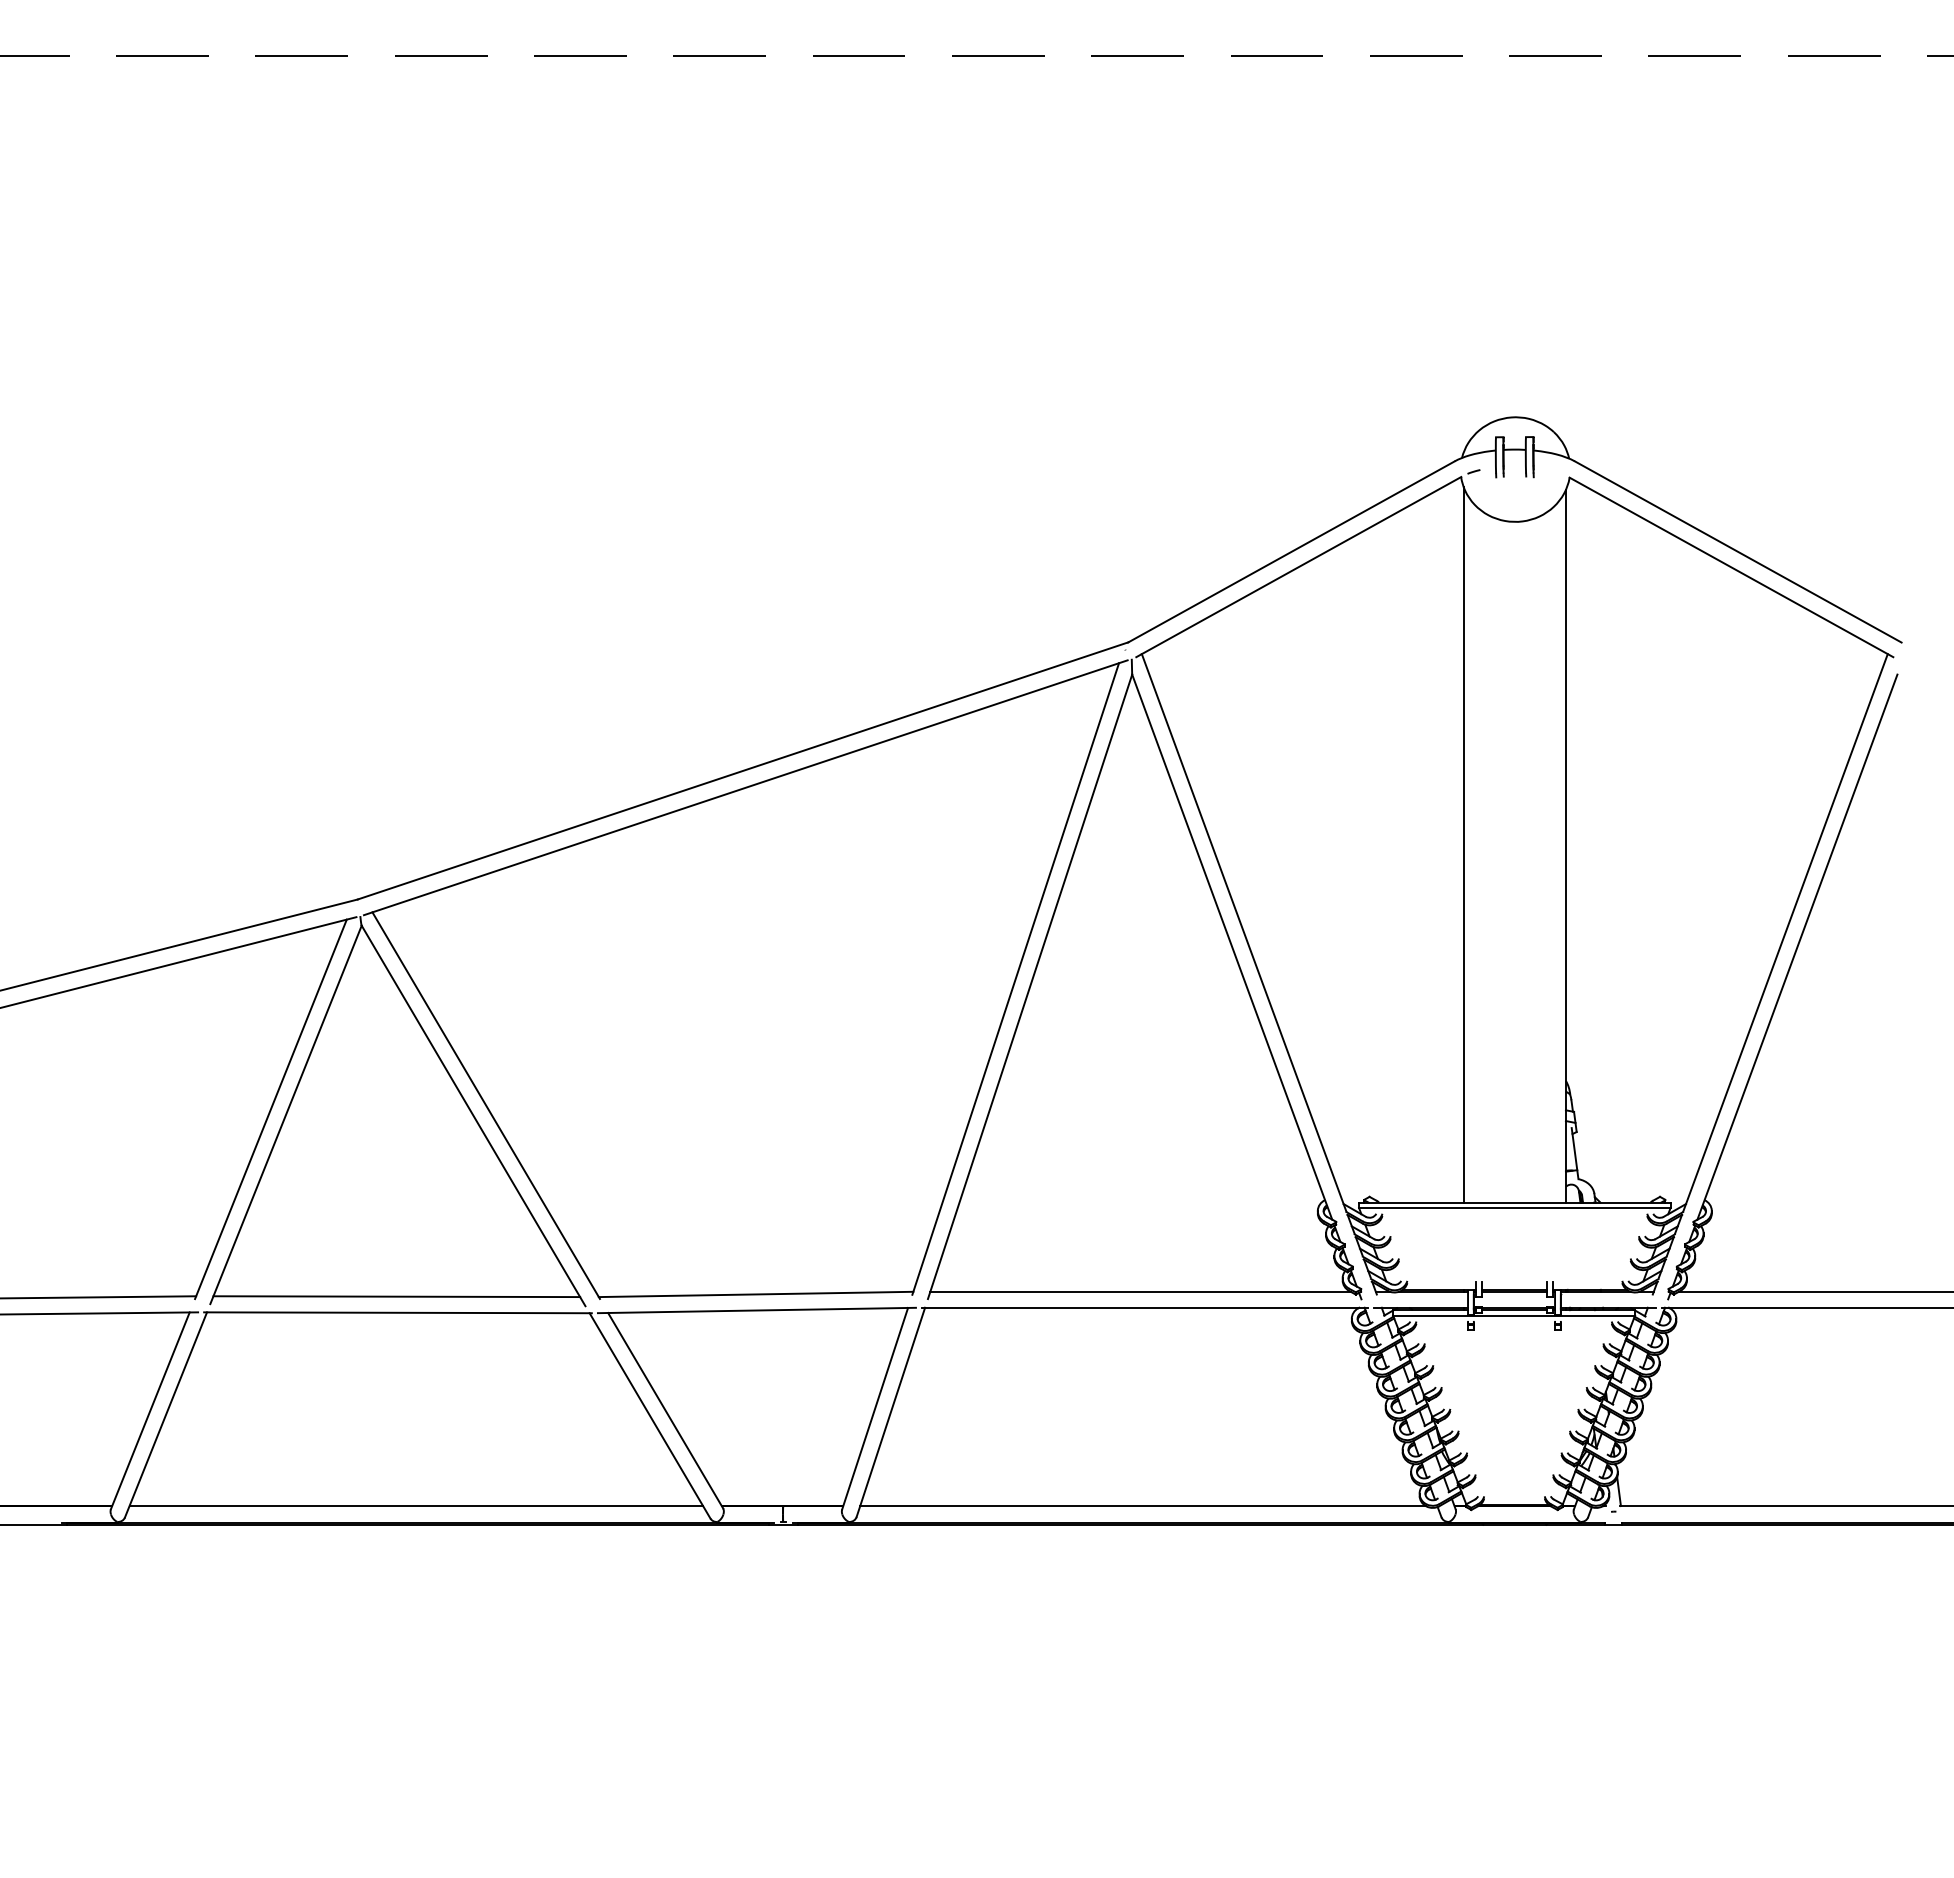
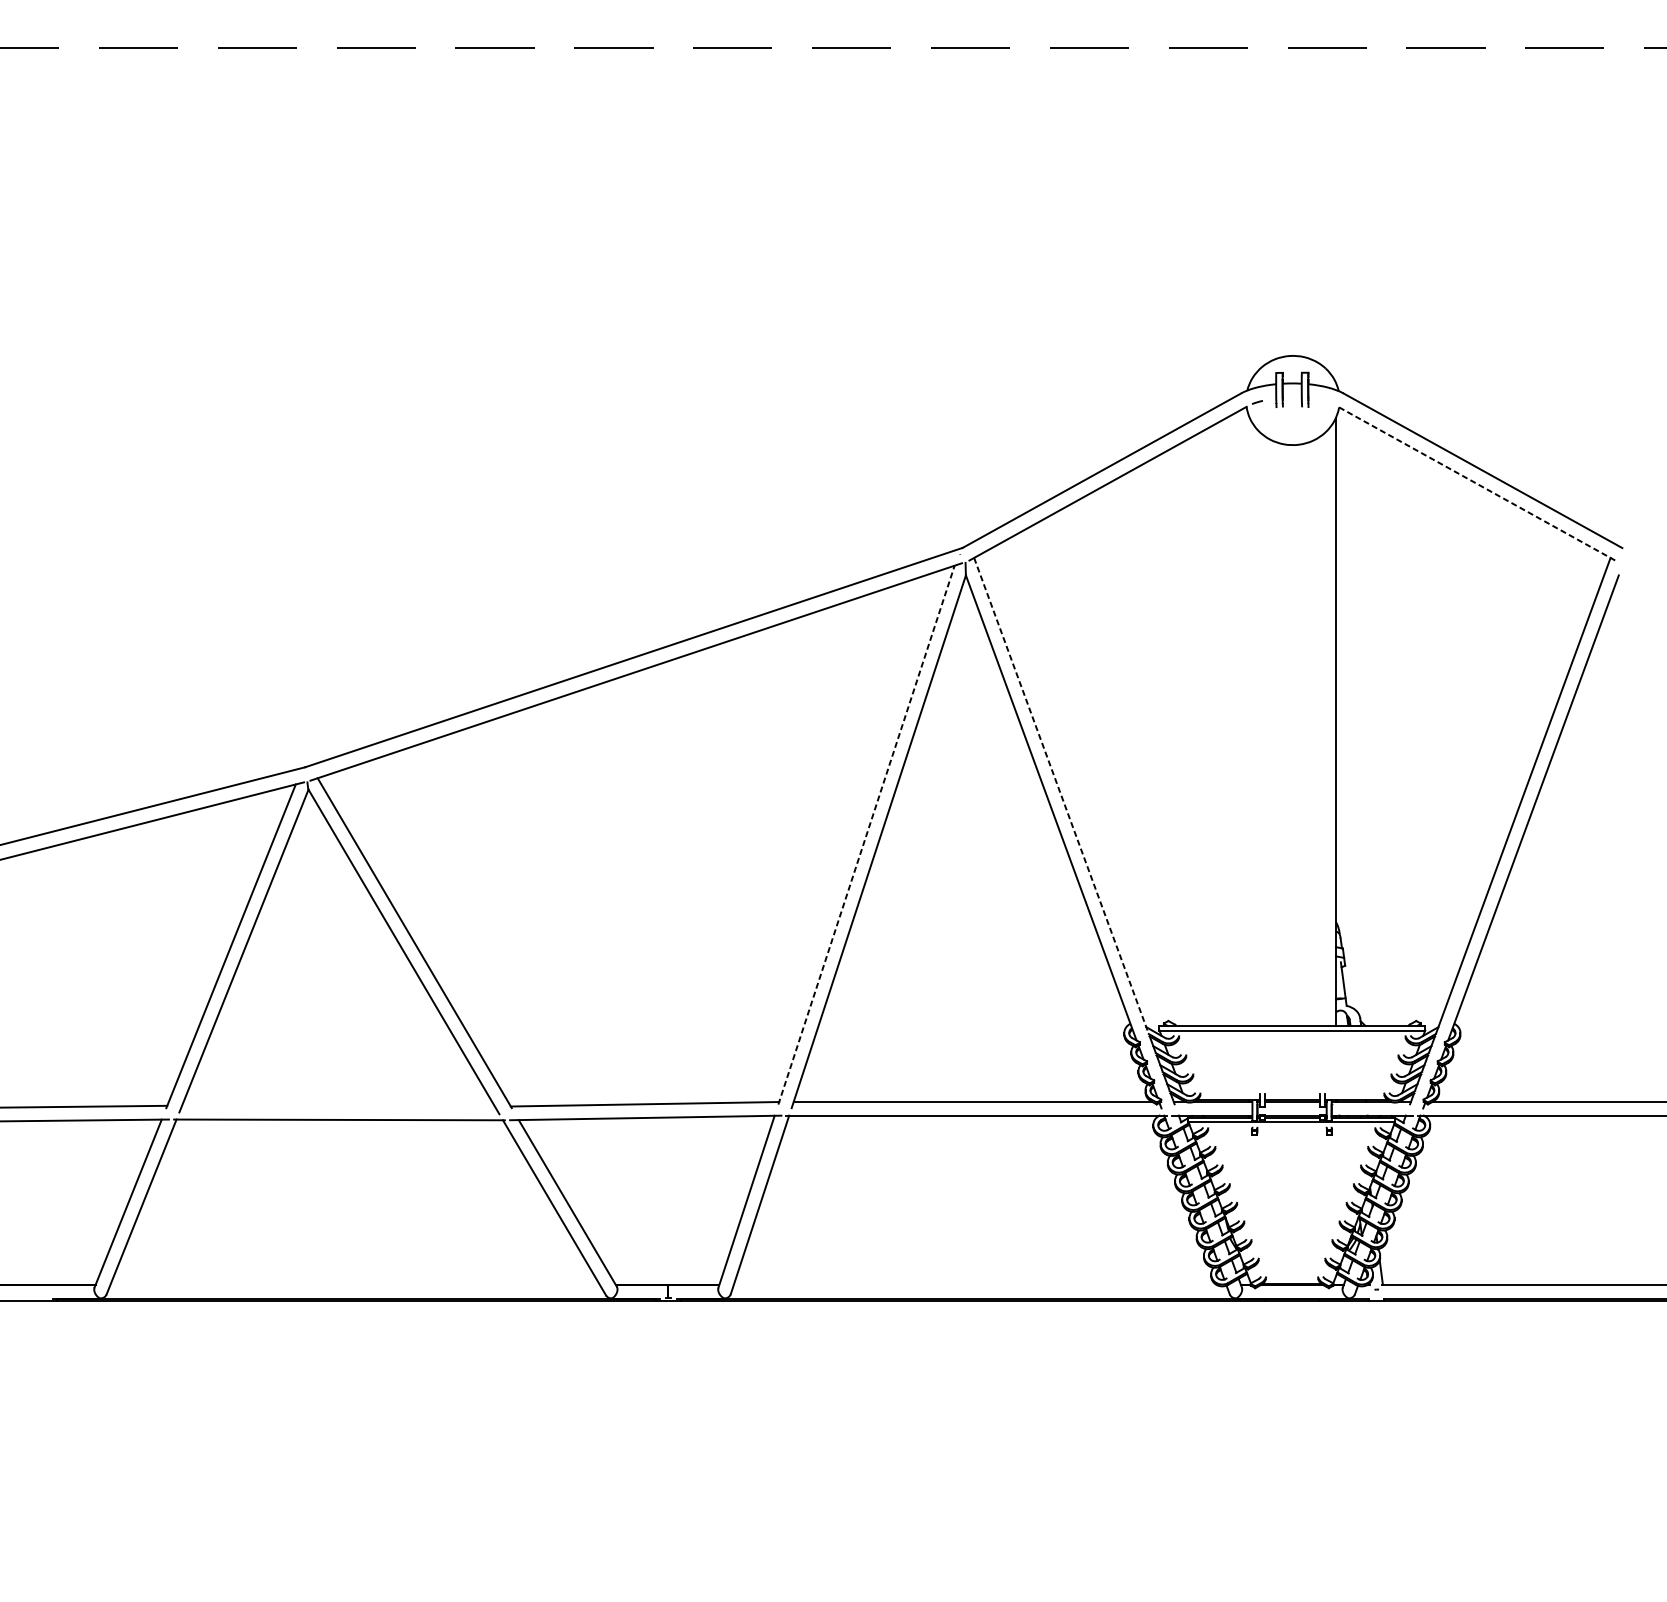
line: (1731, 567) -> (1477, 484), solid -> dashed
line: (1463, 844) -> (1248, 720), removed
line: (1244, 932) -> (1061, 795), solid -> dashed
line: (1015, 978) -> (866, 834), solid -> dashed
line: (396, 1296) -> (338, 1106), removed
line: (416, 1506) -> (355, 1285), removed
line: (1142, 1506) -> (974, 1285), removed

